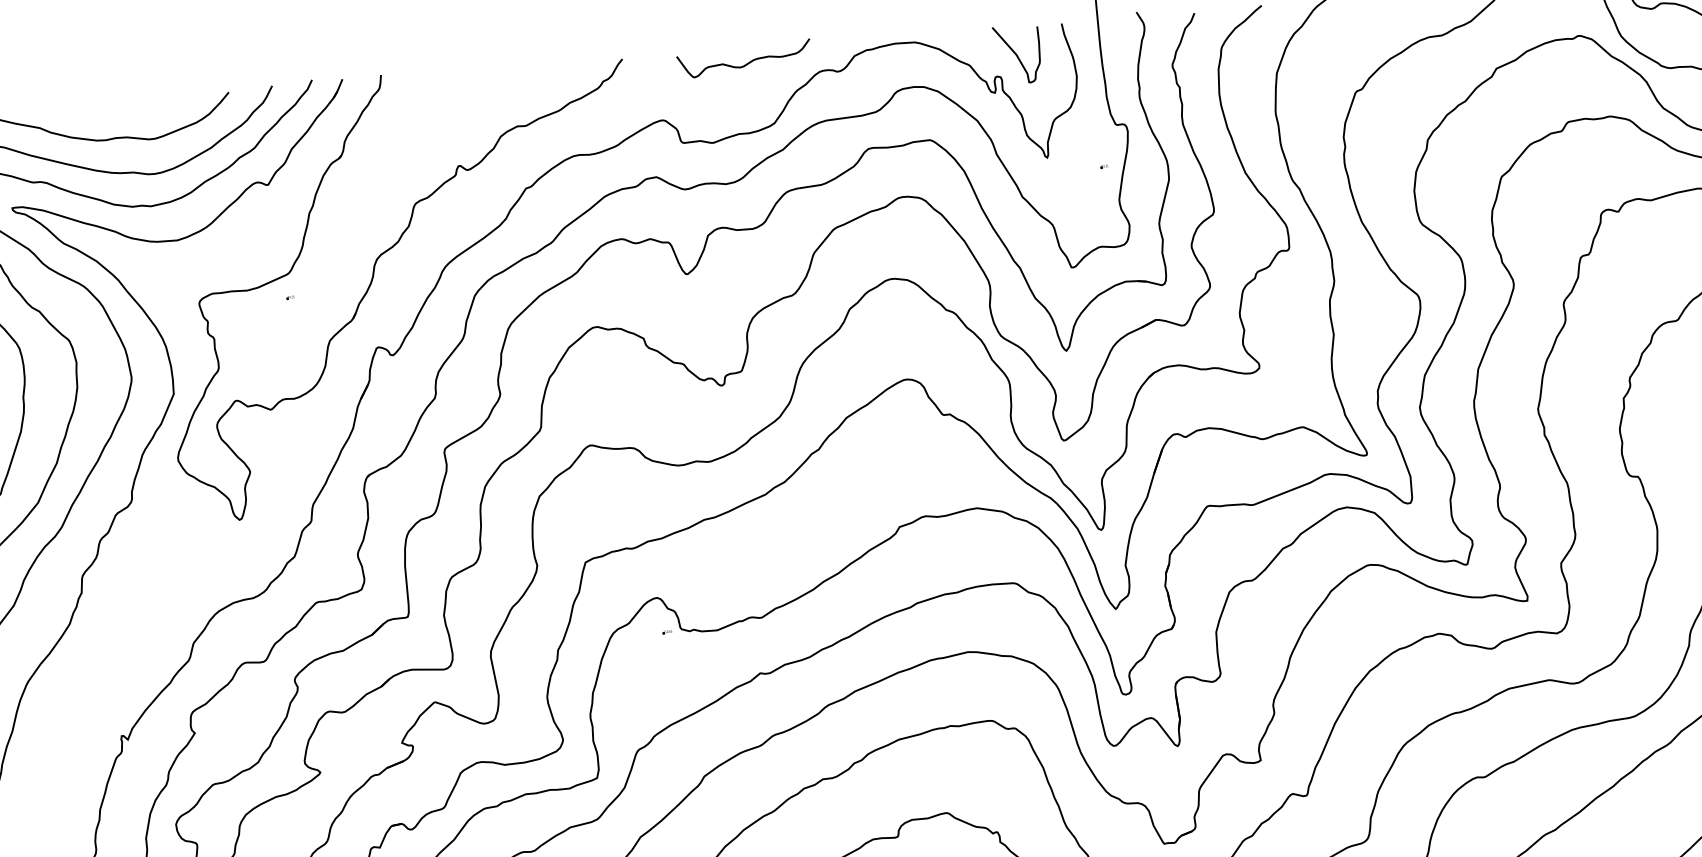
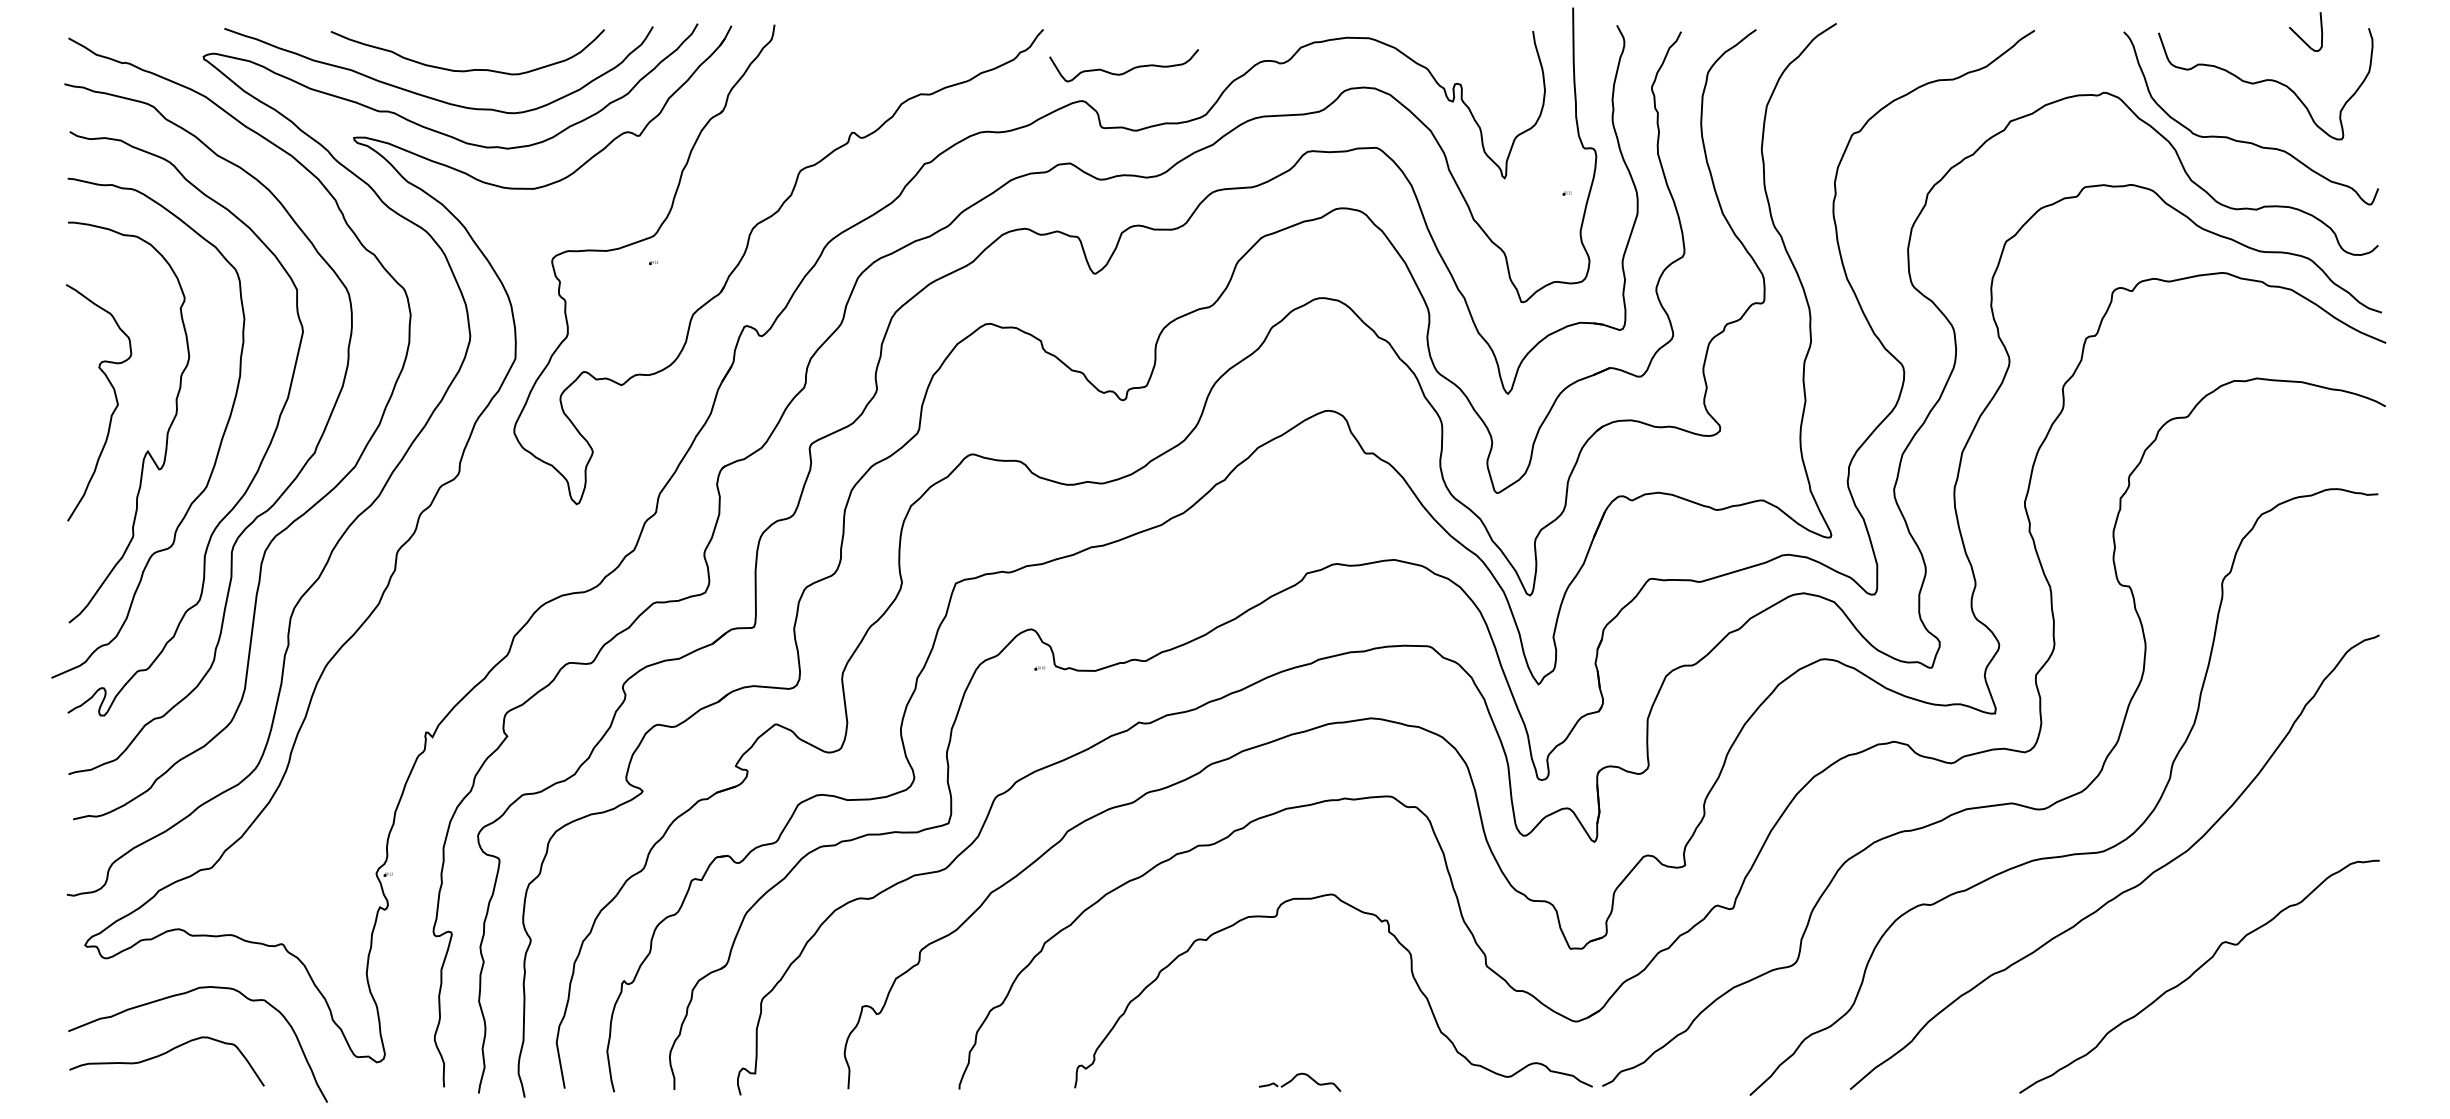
curve: (1017, 54) -> (1481, 61), removed
curve: (745, 64) -> (1125, 71), moved

